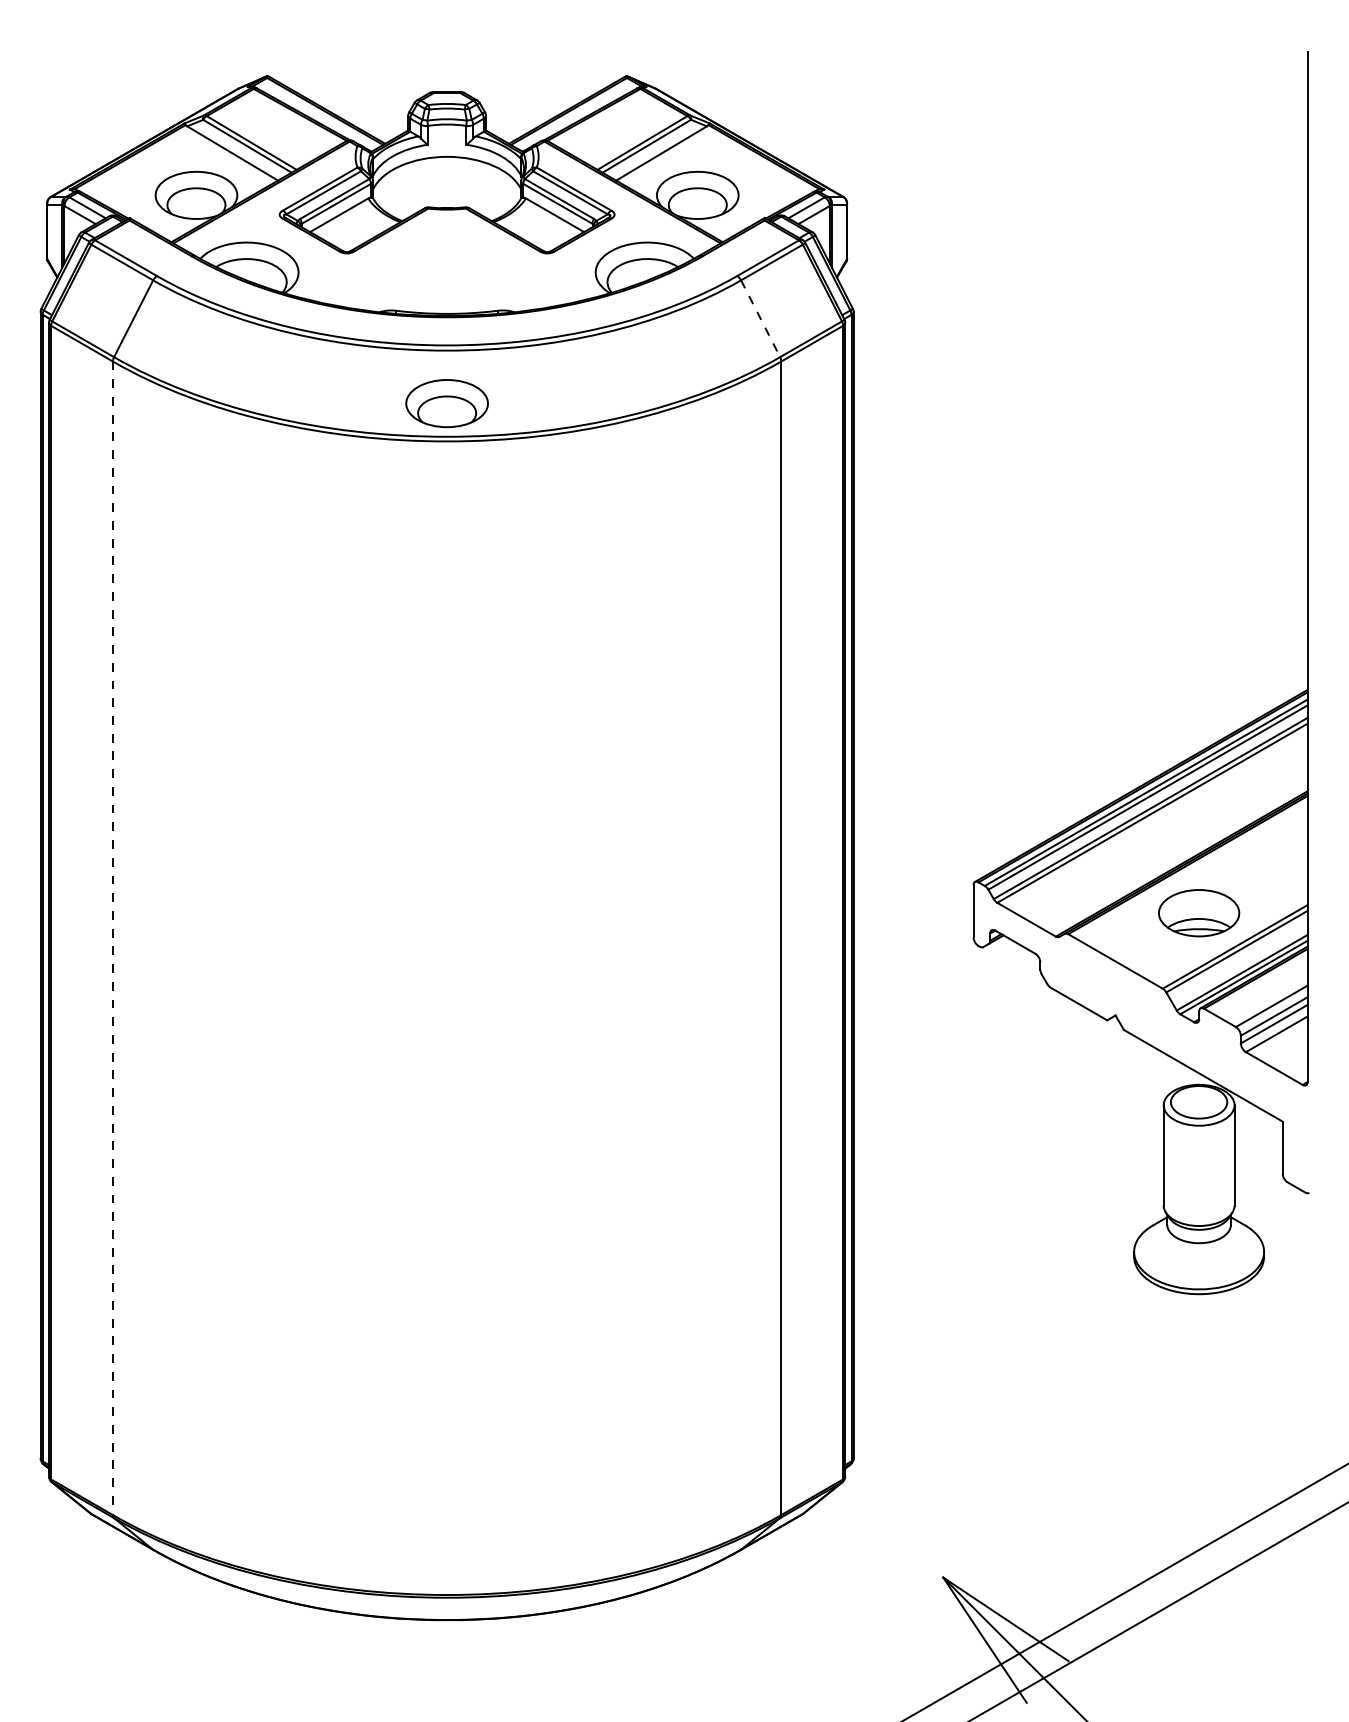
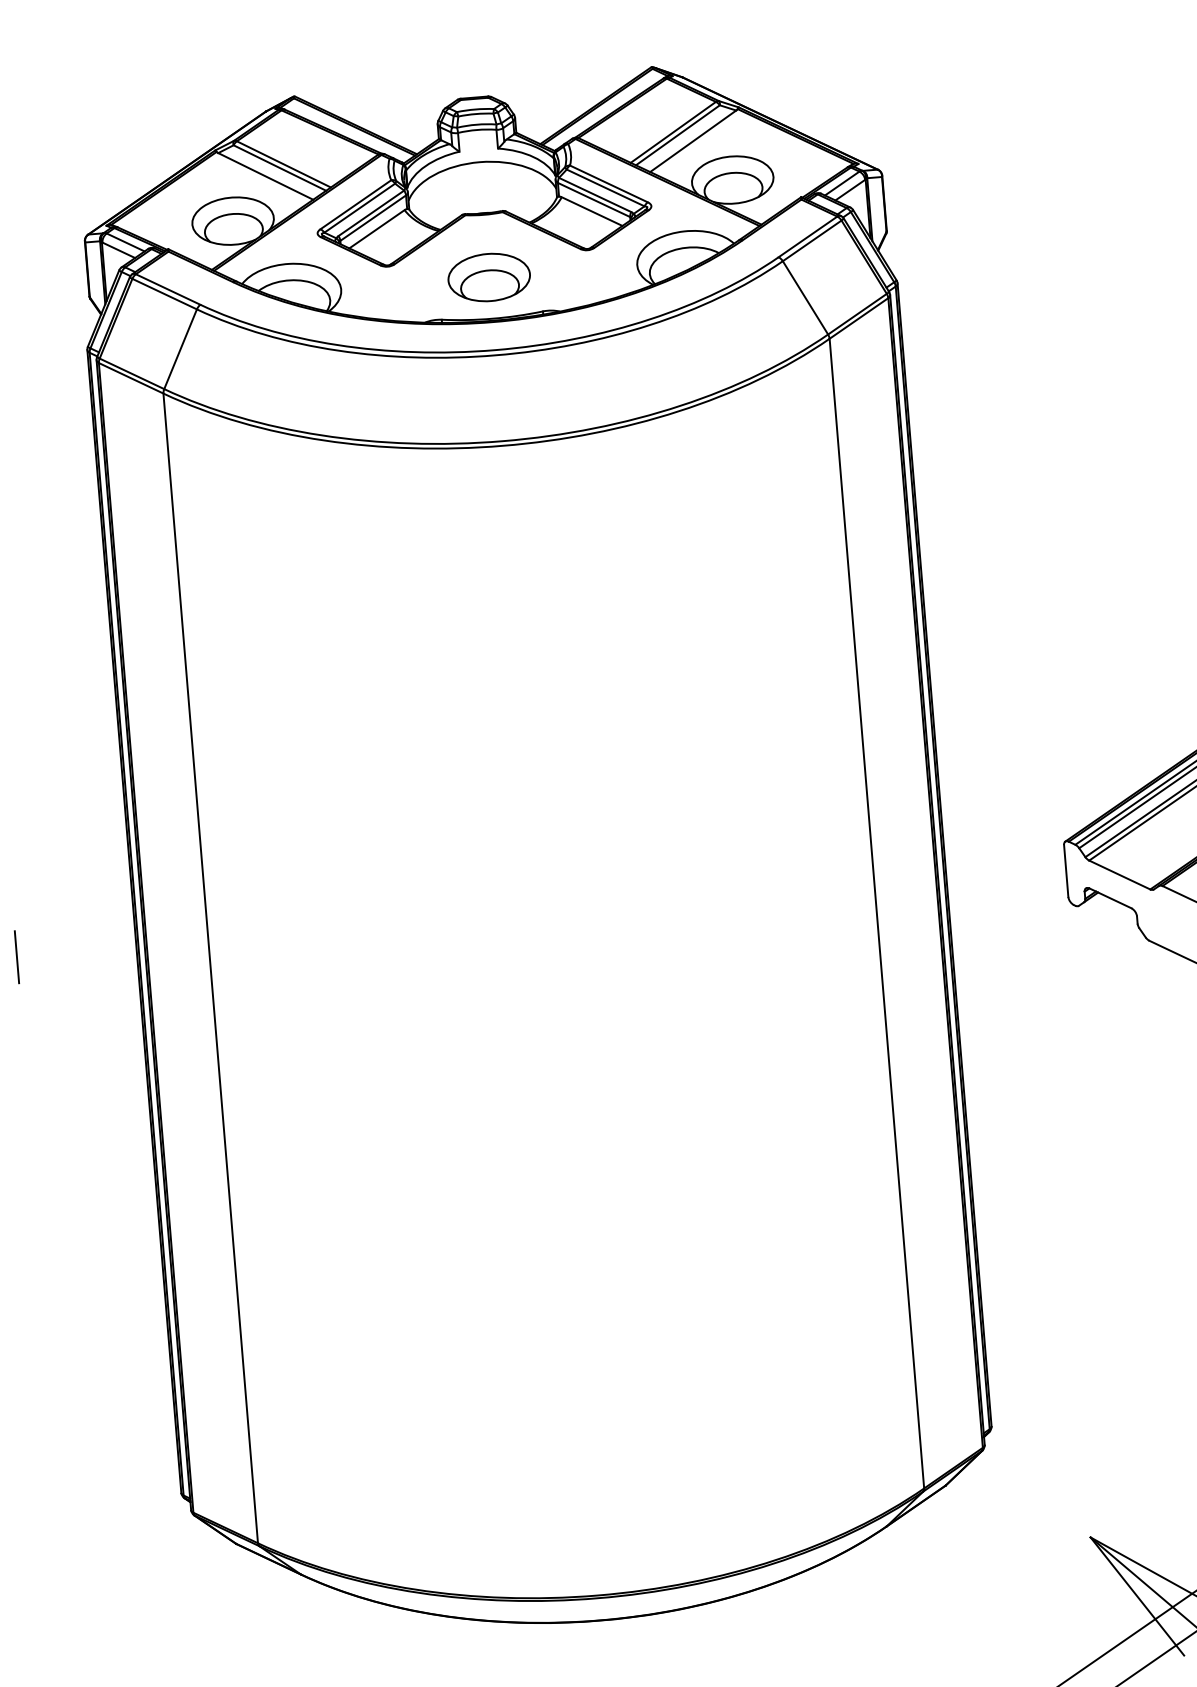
line: (760, 319) -> (805, 298), dashed -> solid
part: (446, 403) -> (488, 277), moved
line: (112, 938) -> (210, 968), dashed -> solid

